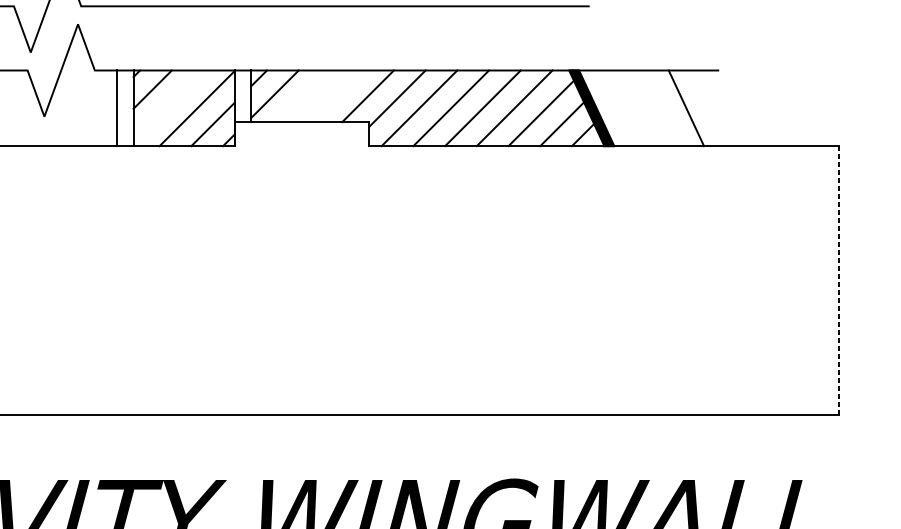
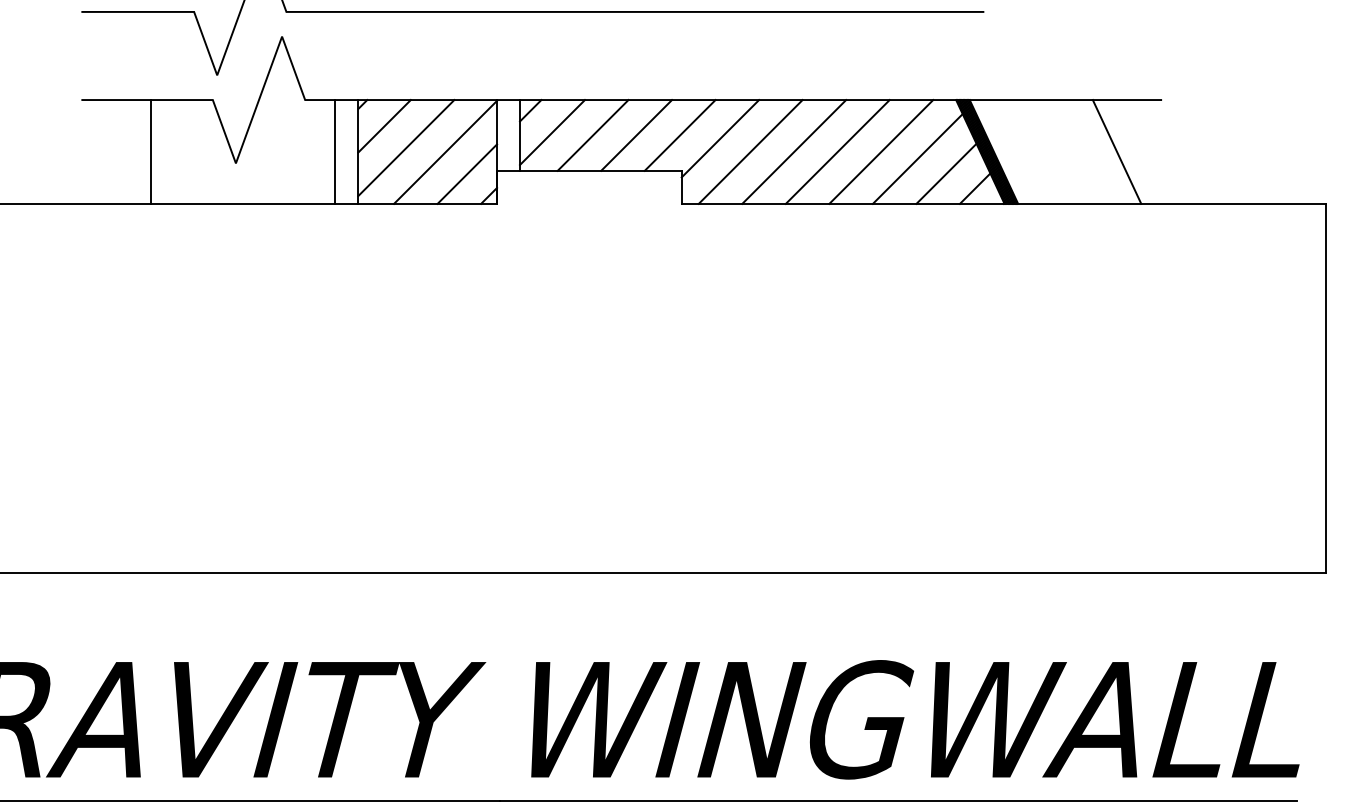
line: (304, 96) -> (592, 135), added
line: (336, 96) -> (636, 135), added
line: (168, 105) -> (406, 148), added
line: (838, 280) -> (1325, 388), dashed -> solid

